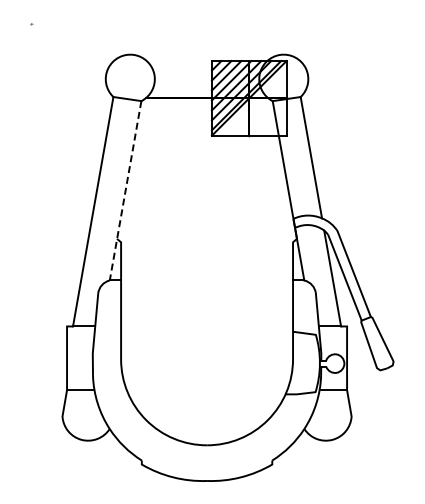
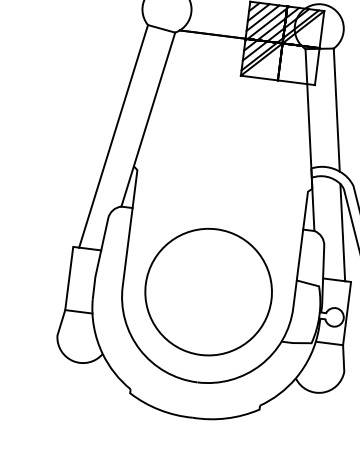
line: (125, 191) -> (148, 120), dashed -> solid
circle: (206, 354) -> (208, 292), added

